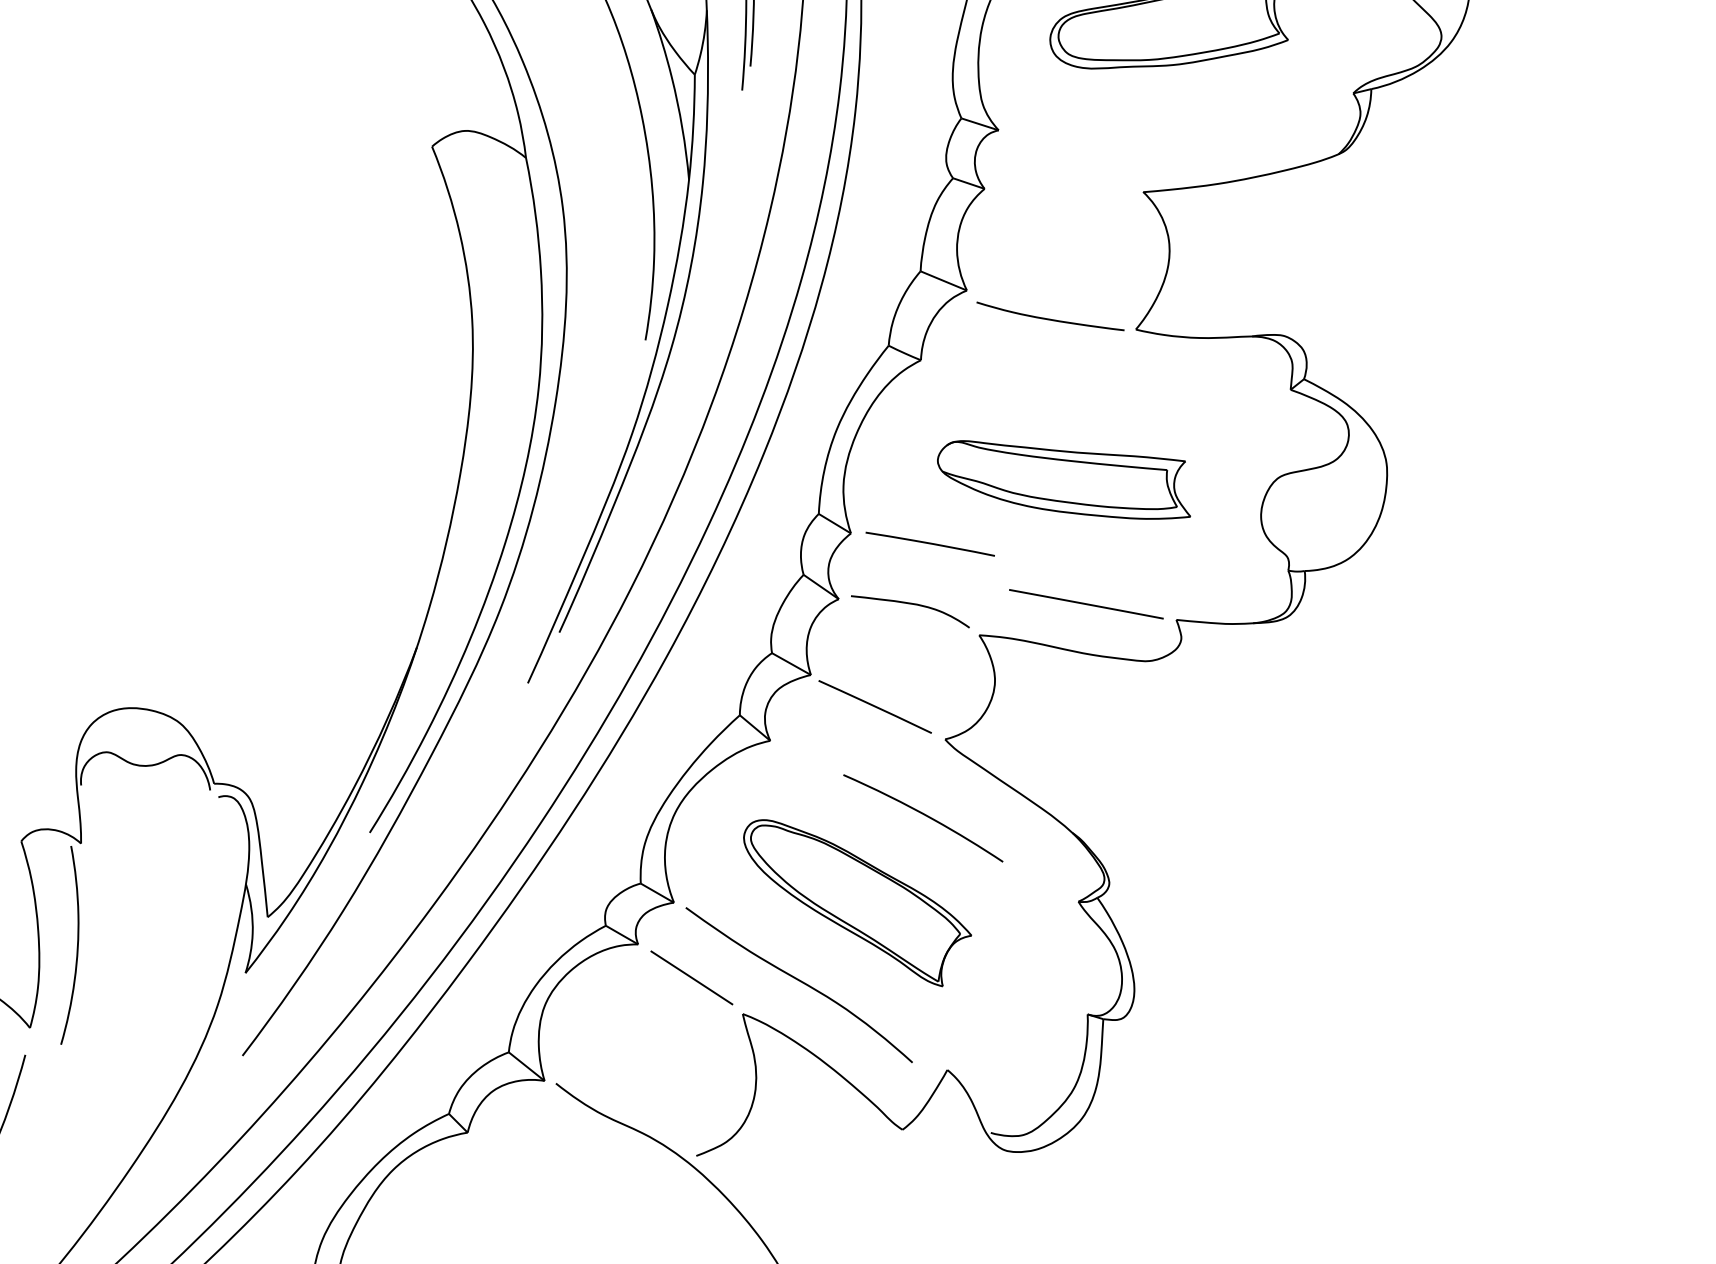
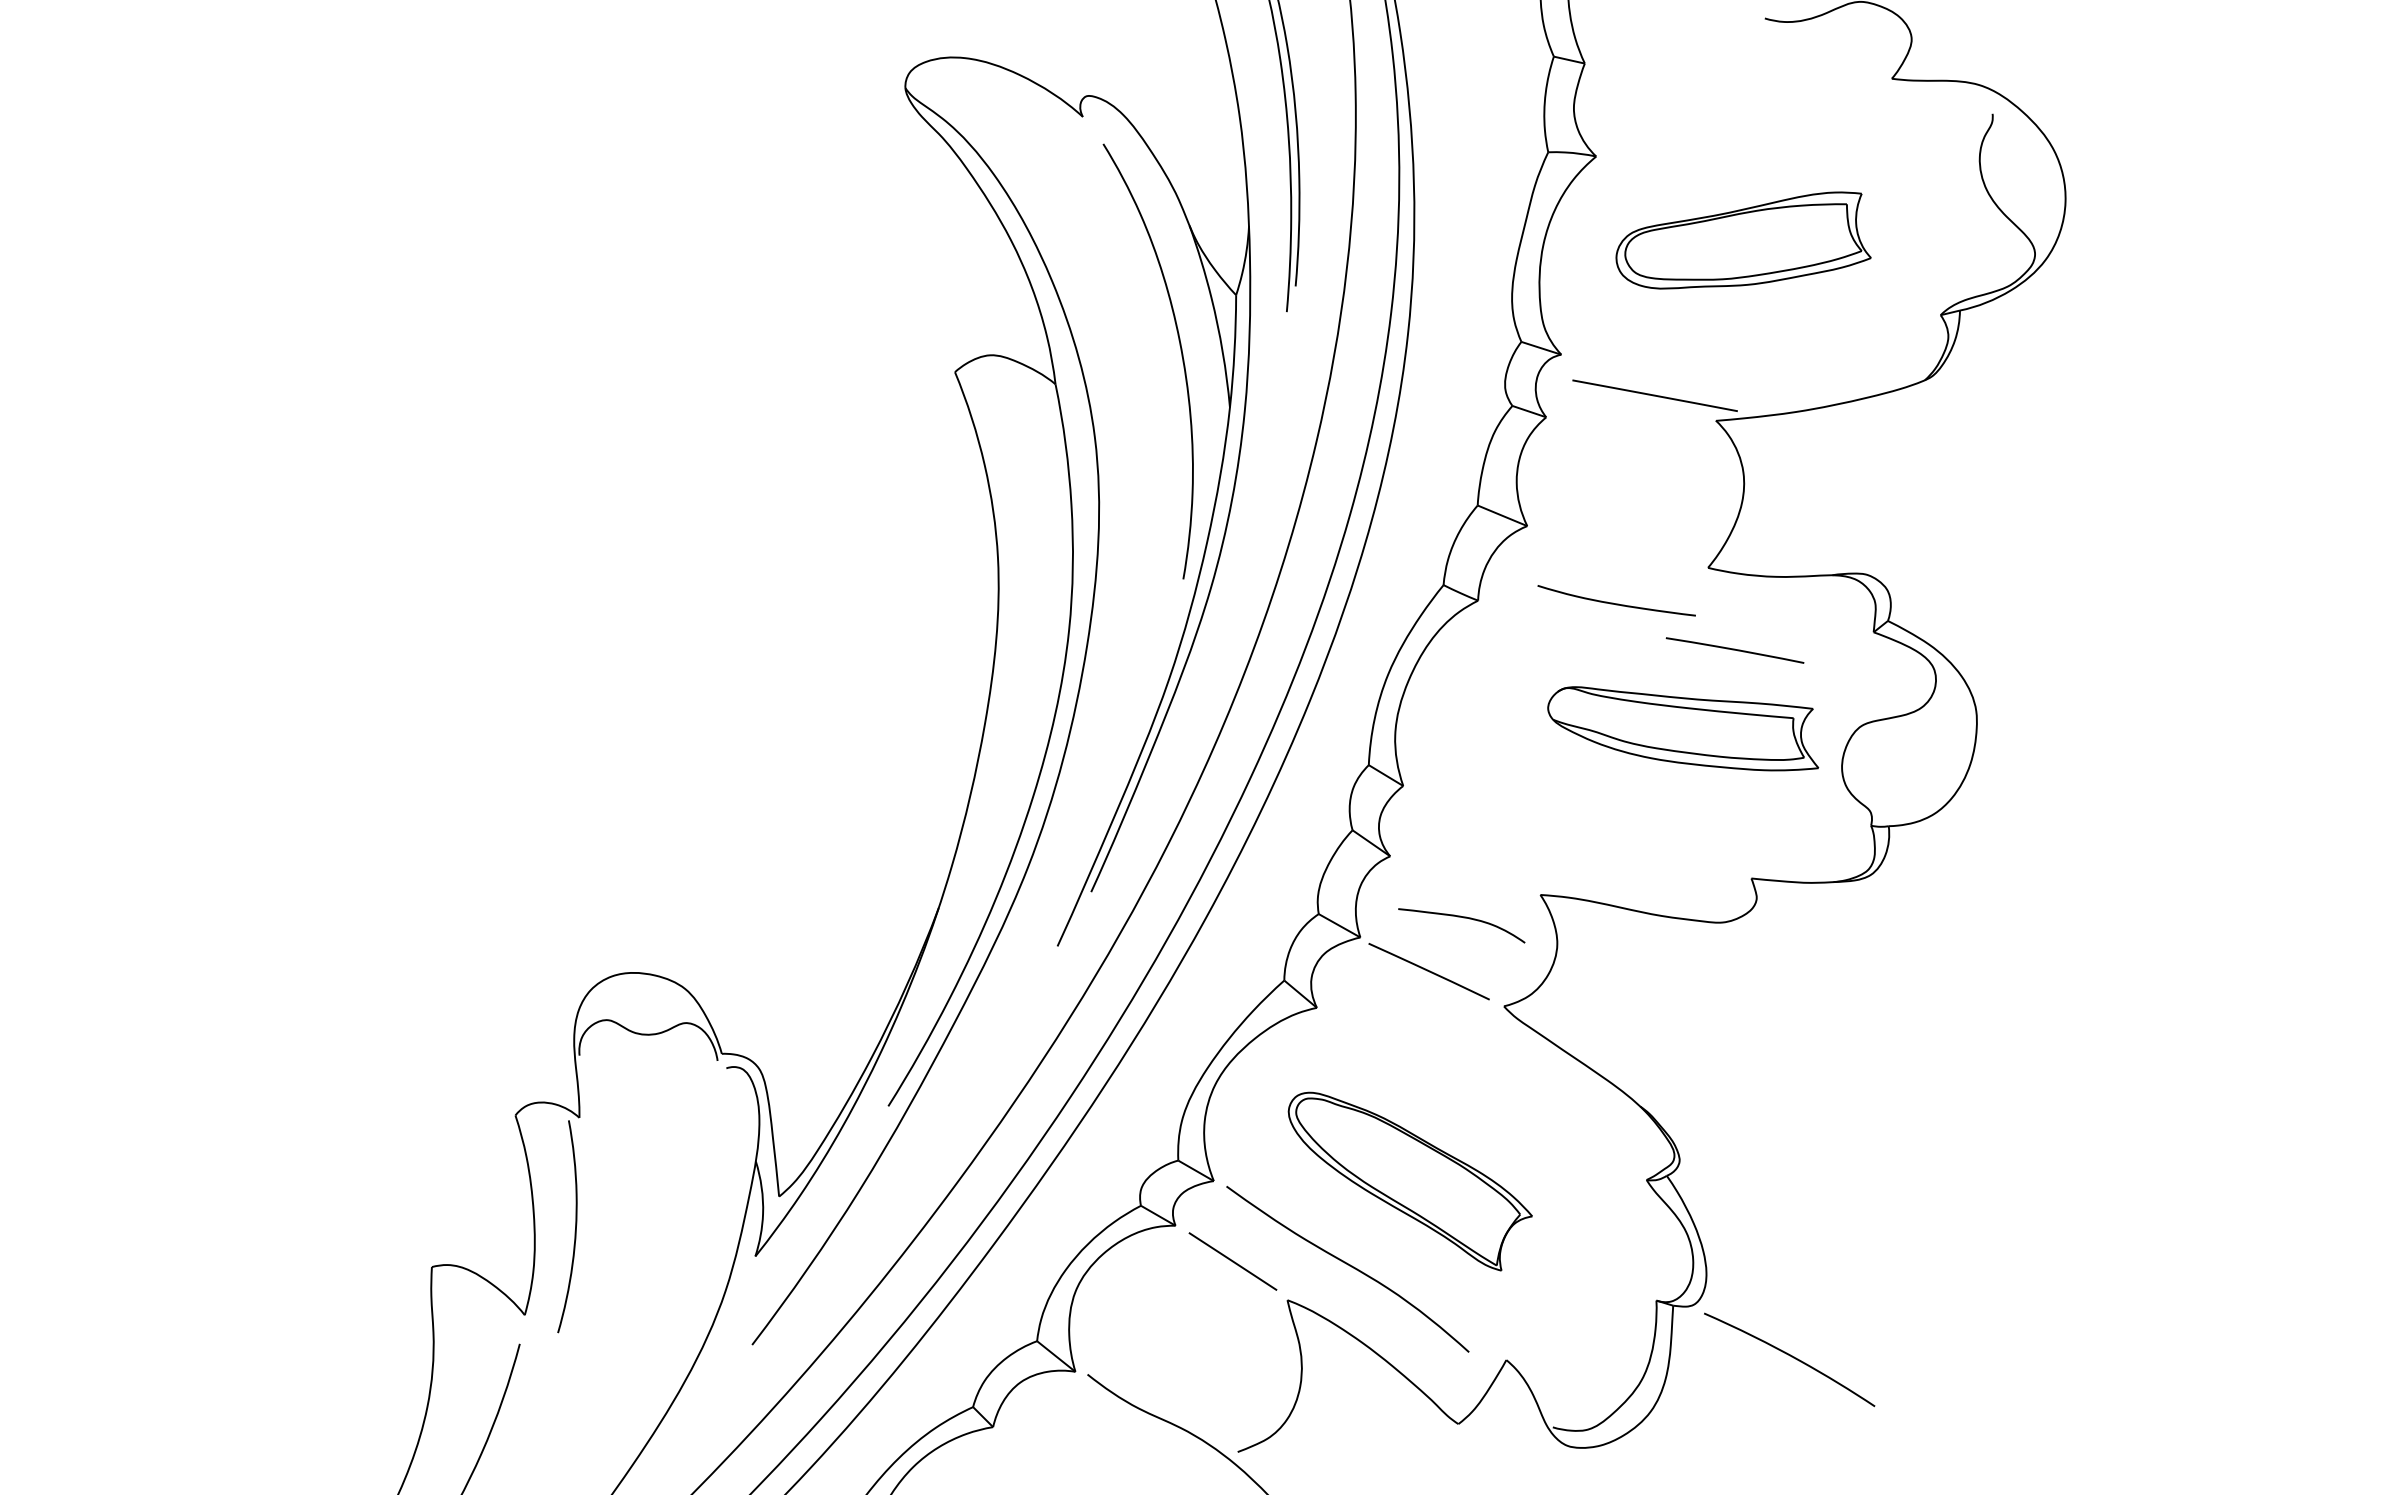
curve: (1050, 318) -> (1616, 603), moved
part: (1064, 479) -> (1683, 728), moved
curve: (929, 544) -> (1734, 650), moved
curve: (911, 604) -> (1463, 918), moved
line: (1085, 604) -> (1654, 395), moved
curve: (925, 816) -> (1791, 1357), moved

